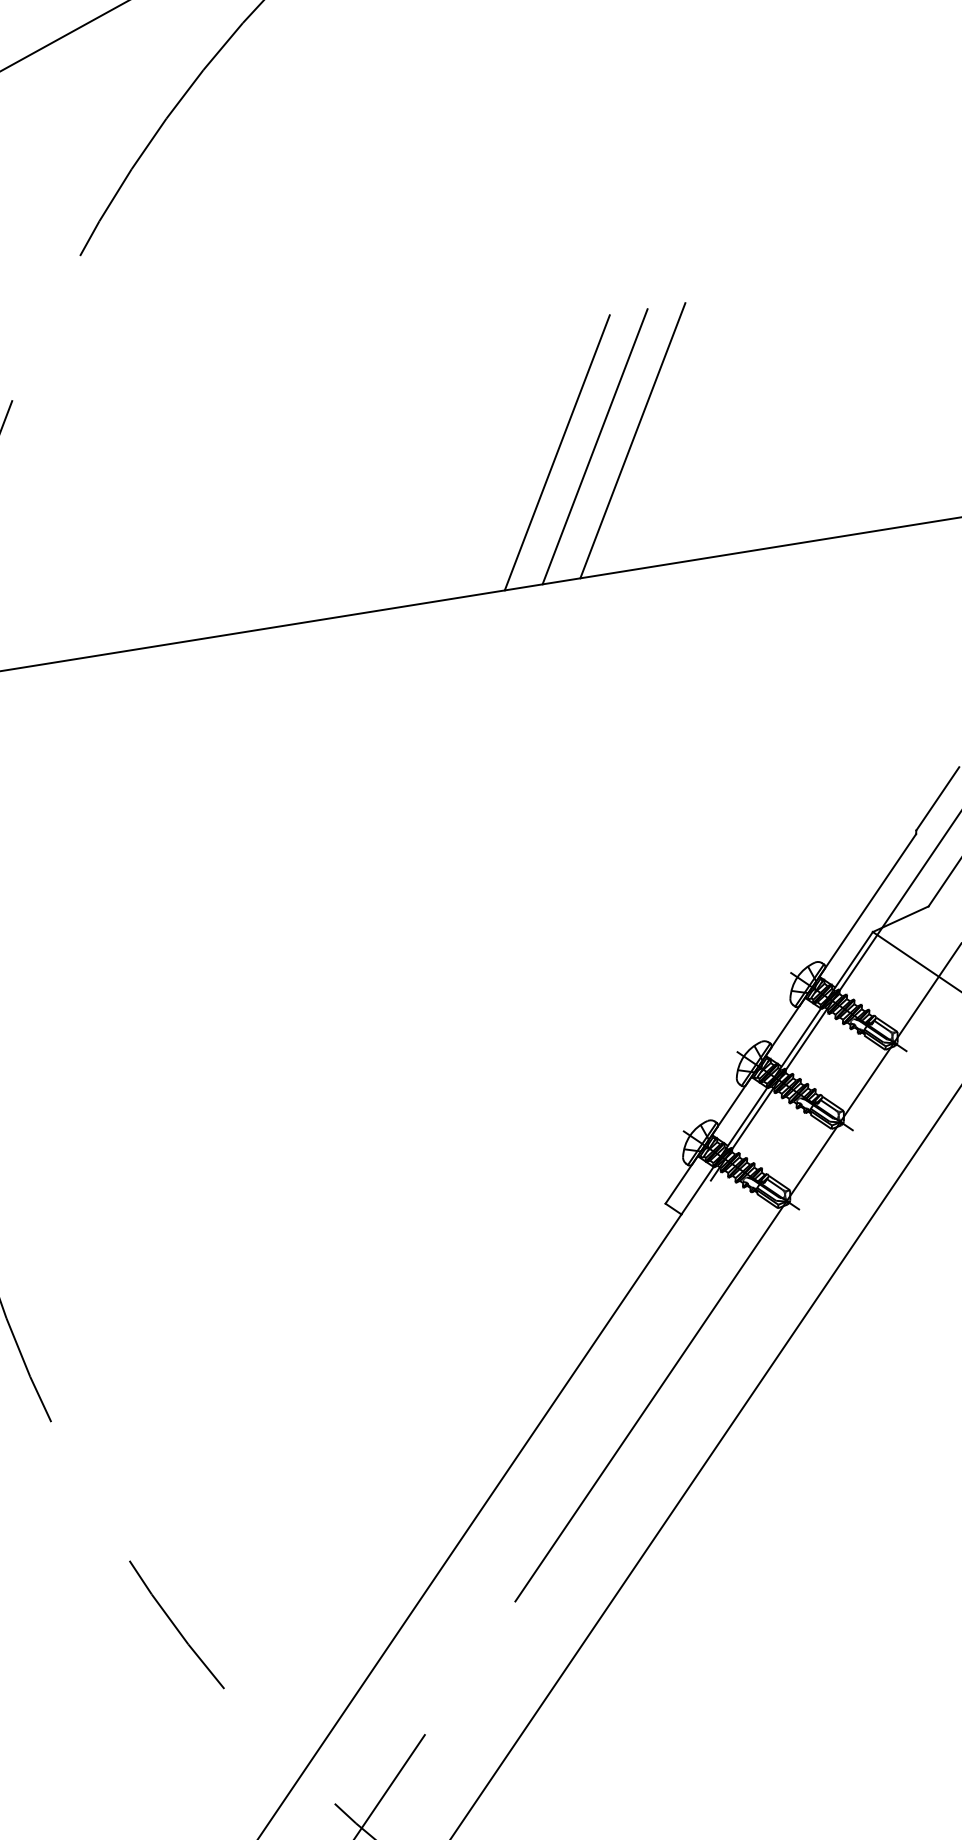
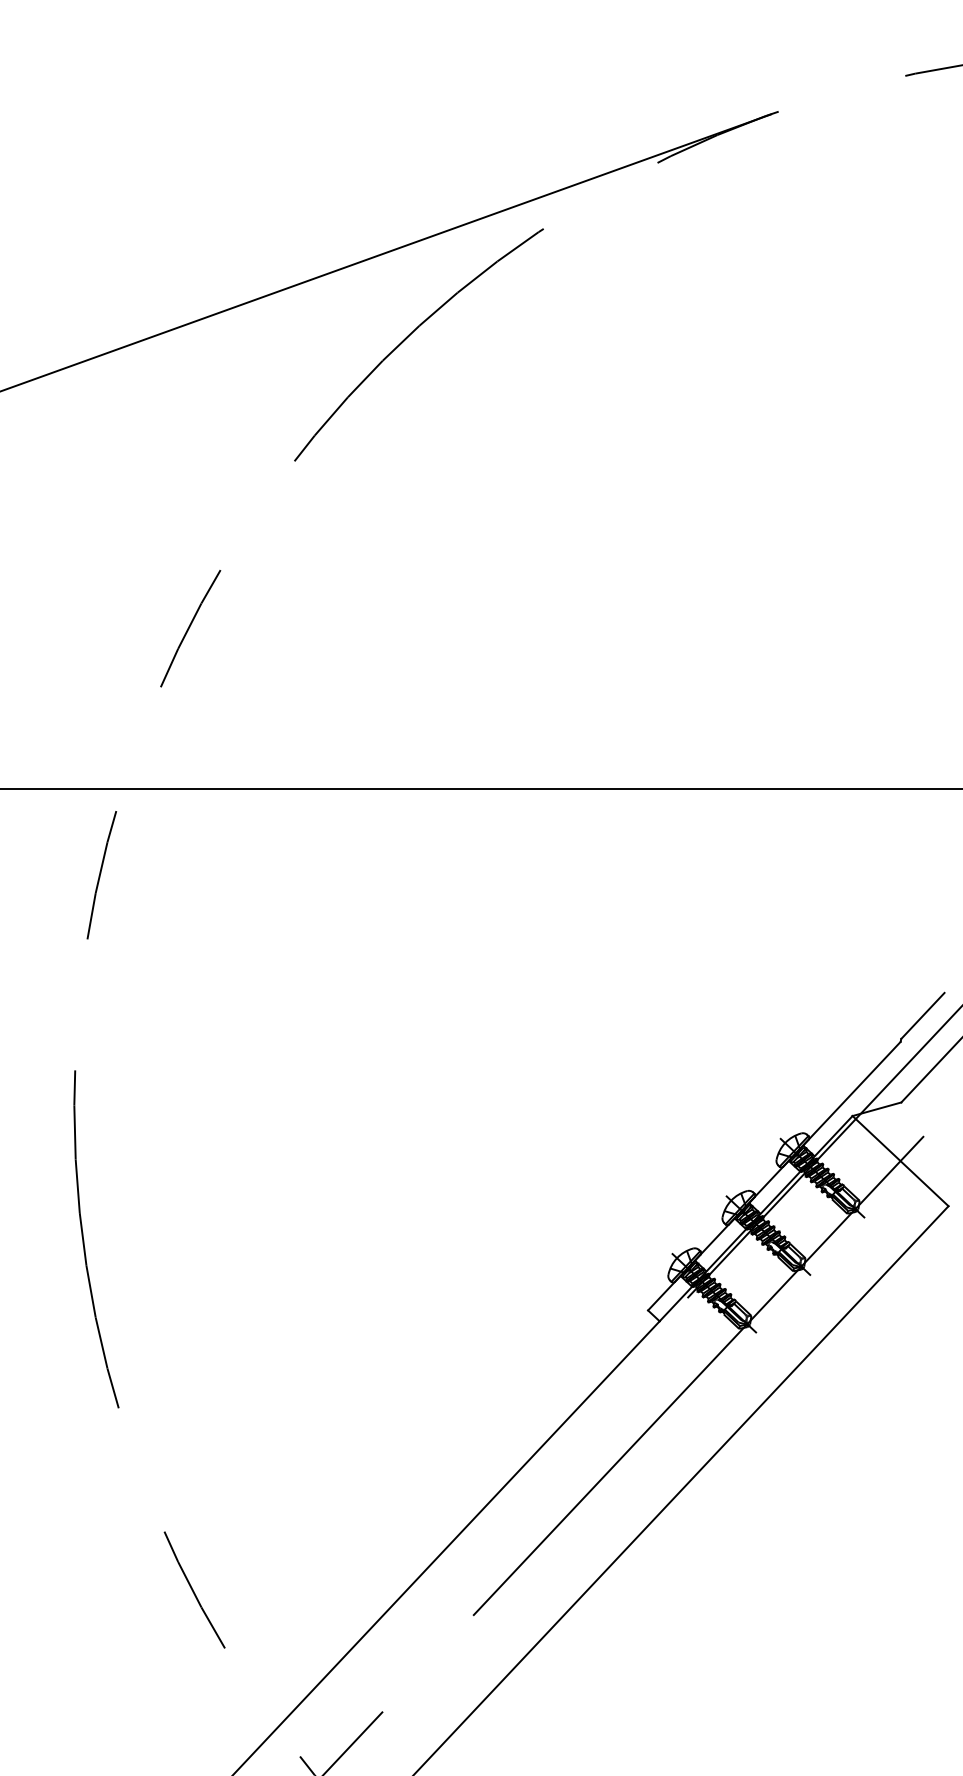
line: (632, 440) -> (720, 683), removed
line: (594, 446) -> (689, 683), removed
line: (556, 452) -> (657, 683), removed

